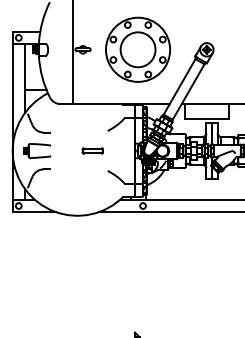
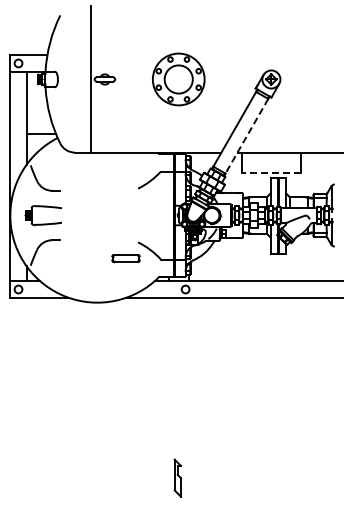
part: (137, 49) -> (178, 79), size x0.6
line: (188, 92) -> (246, 136), solid -> dashed
line: (206, 119) -> (271, 173), solid -> dashed
part: (92, 150) -> (125, 258), moved

